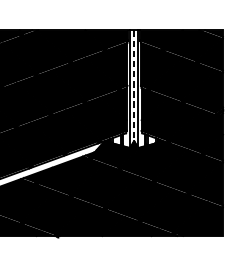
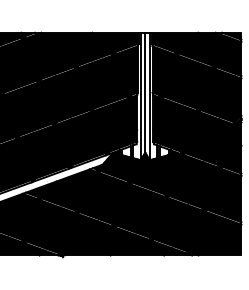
line: (134, 86) -> (145, 93), dashed -> solid

